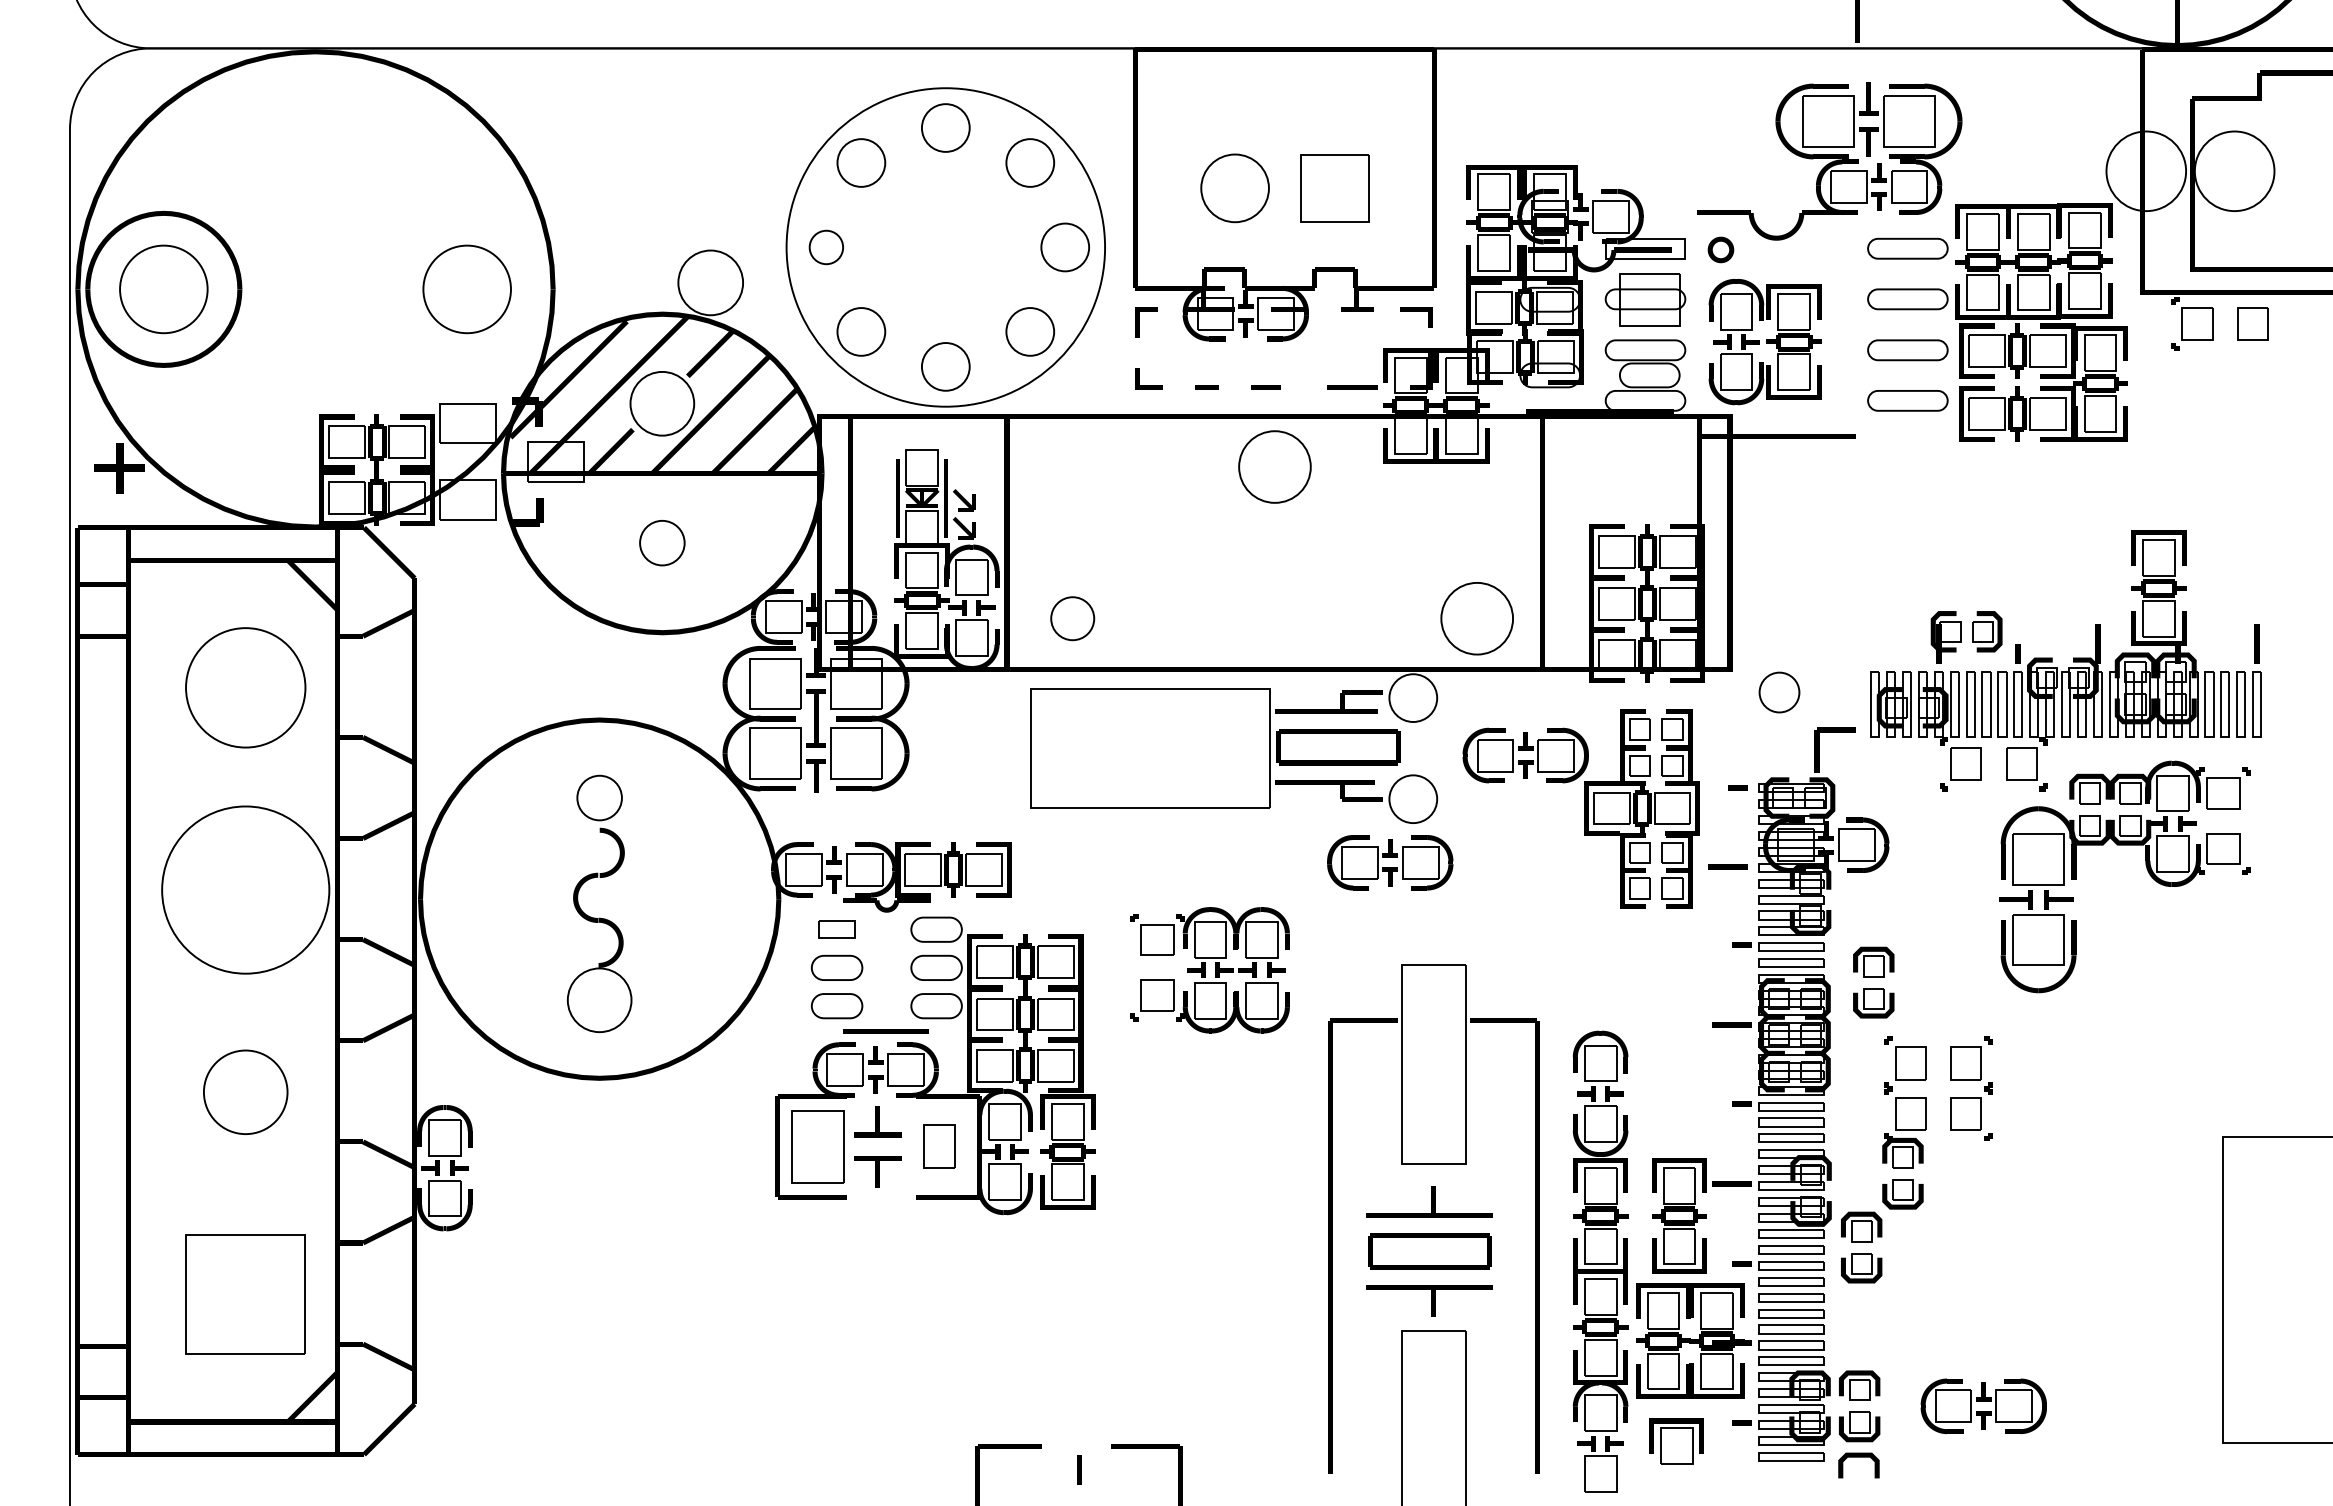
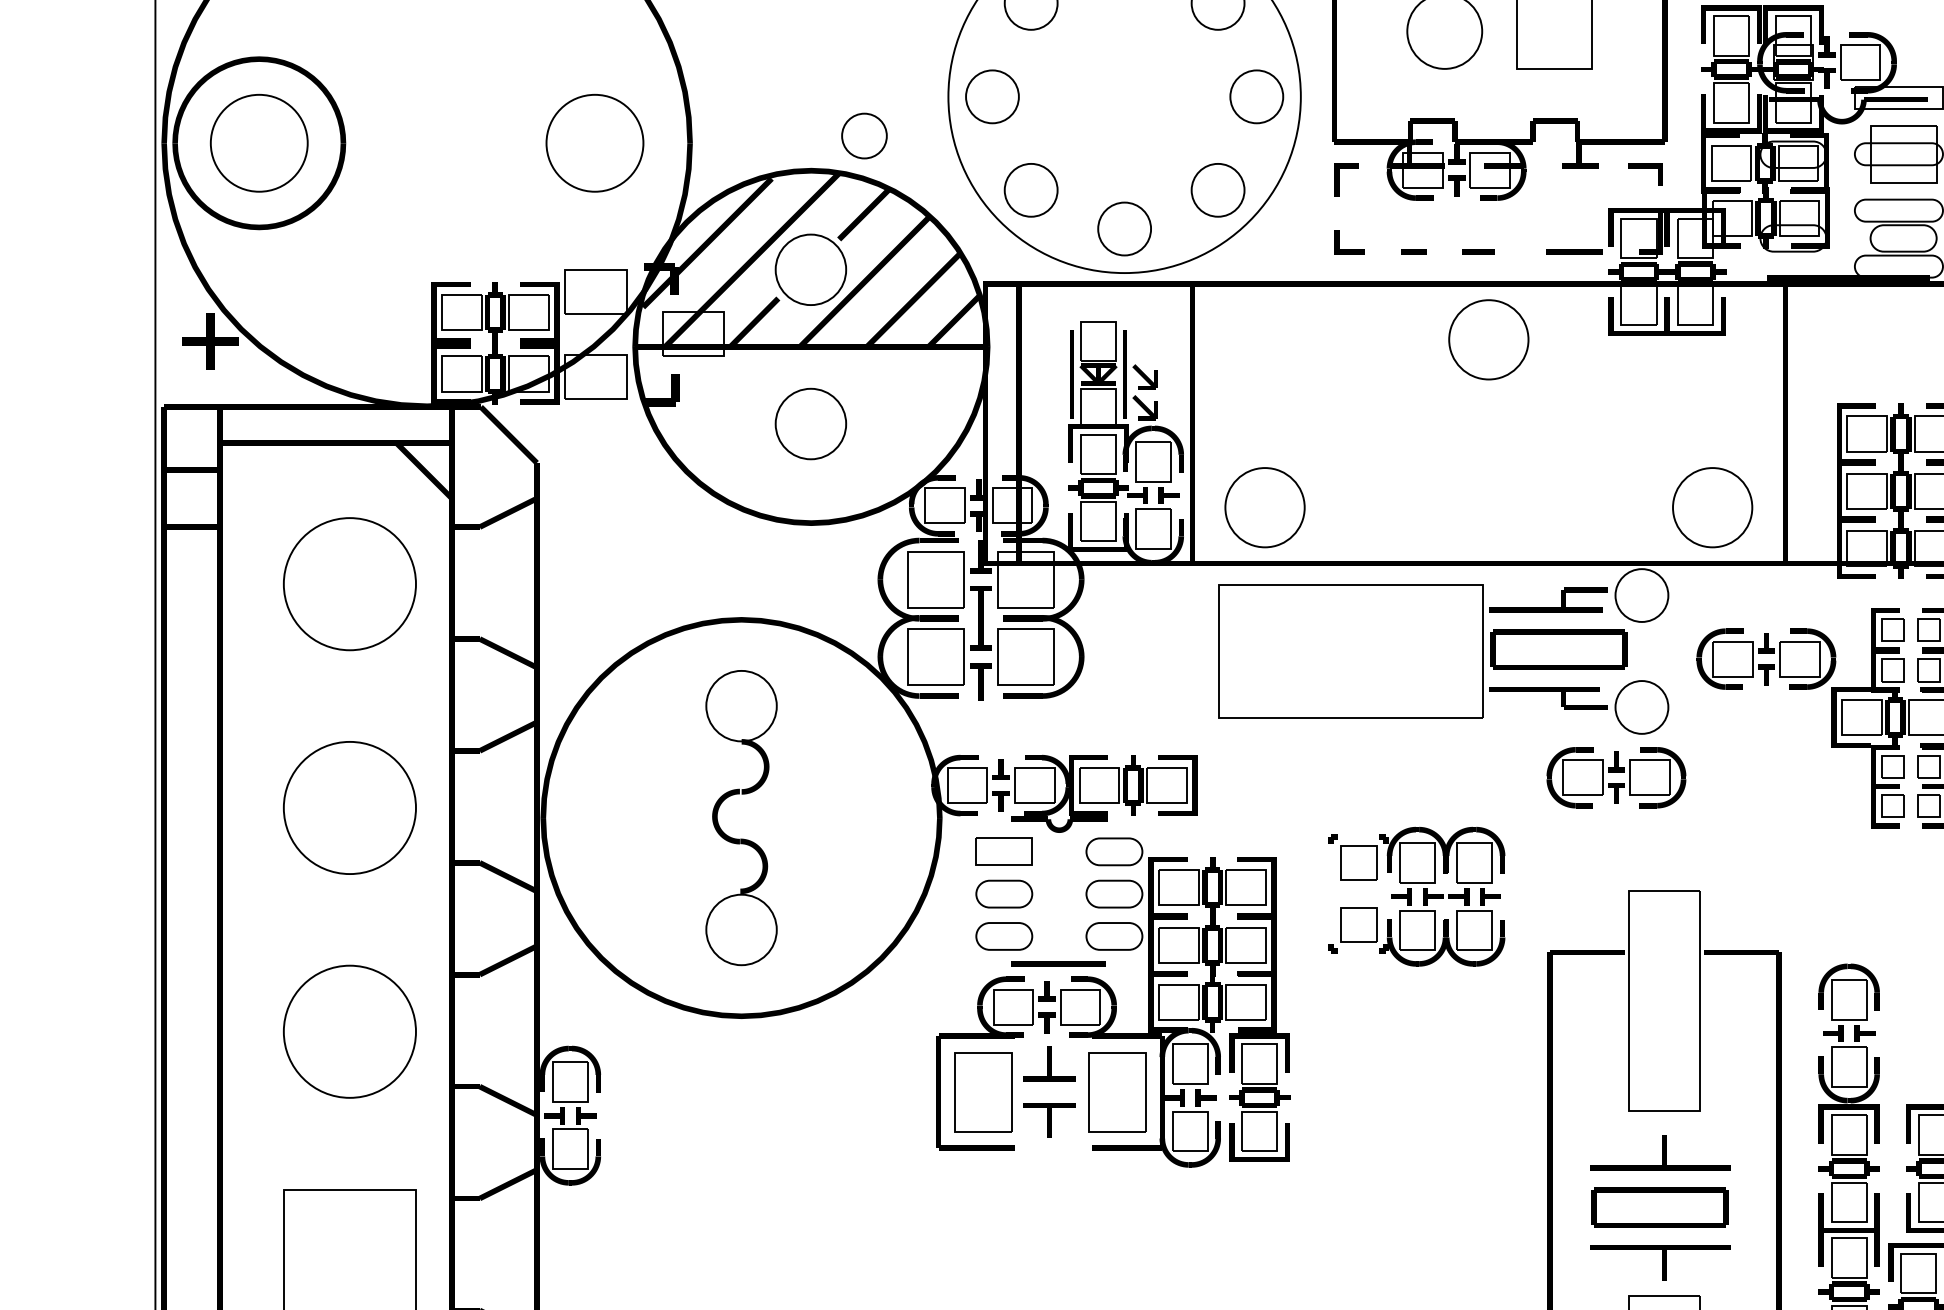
circle: (826, 247) -> (992, 96), size x1.43
circle: (710, 282) -> (864, 135), size x0.62
circle: (662, 542) -> (811, 423), size x1.43
circle: (1072, 618) -> (1264, 507), size x1.67
circle: (599, 797) -> (741, 705), size x1.43
circle: (245, 889) -> (349, 807), size x0.71
part: (836, 929) -> (1003, 851), size x1.43
circle: (245, 1092) -> (349, 1031), size x1.43
part: (939, 1146) -> (1117, 1091), size x1.67

